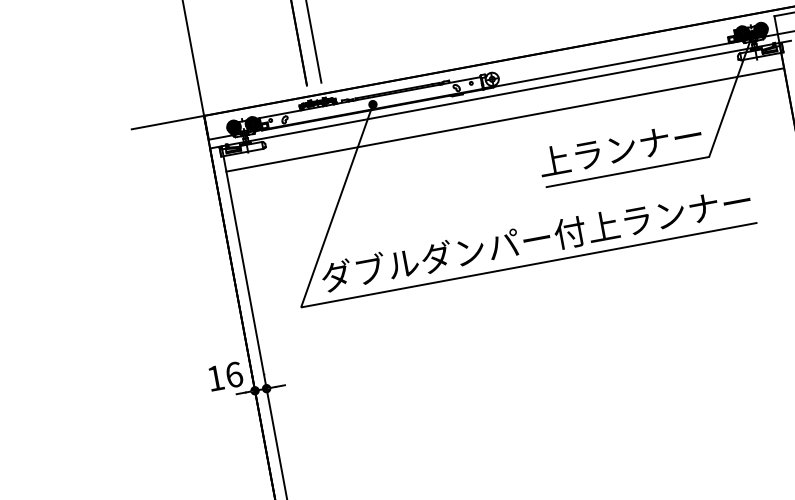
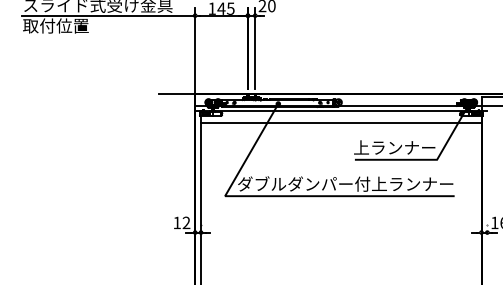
text: (234, 373) -> (186, 222), 16 -> 12

